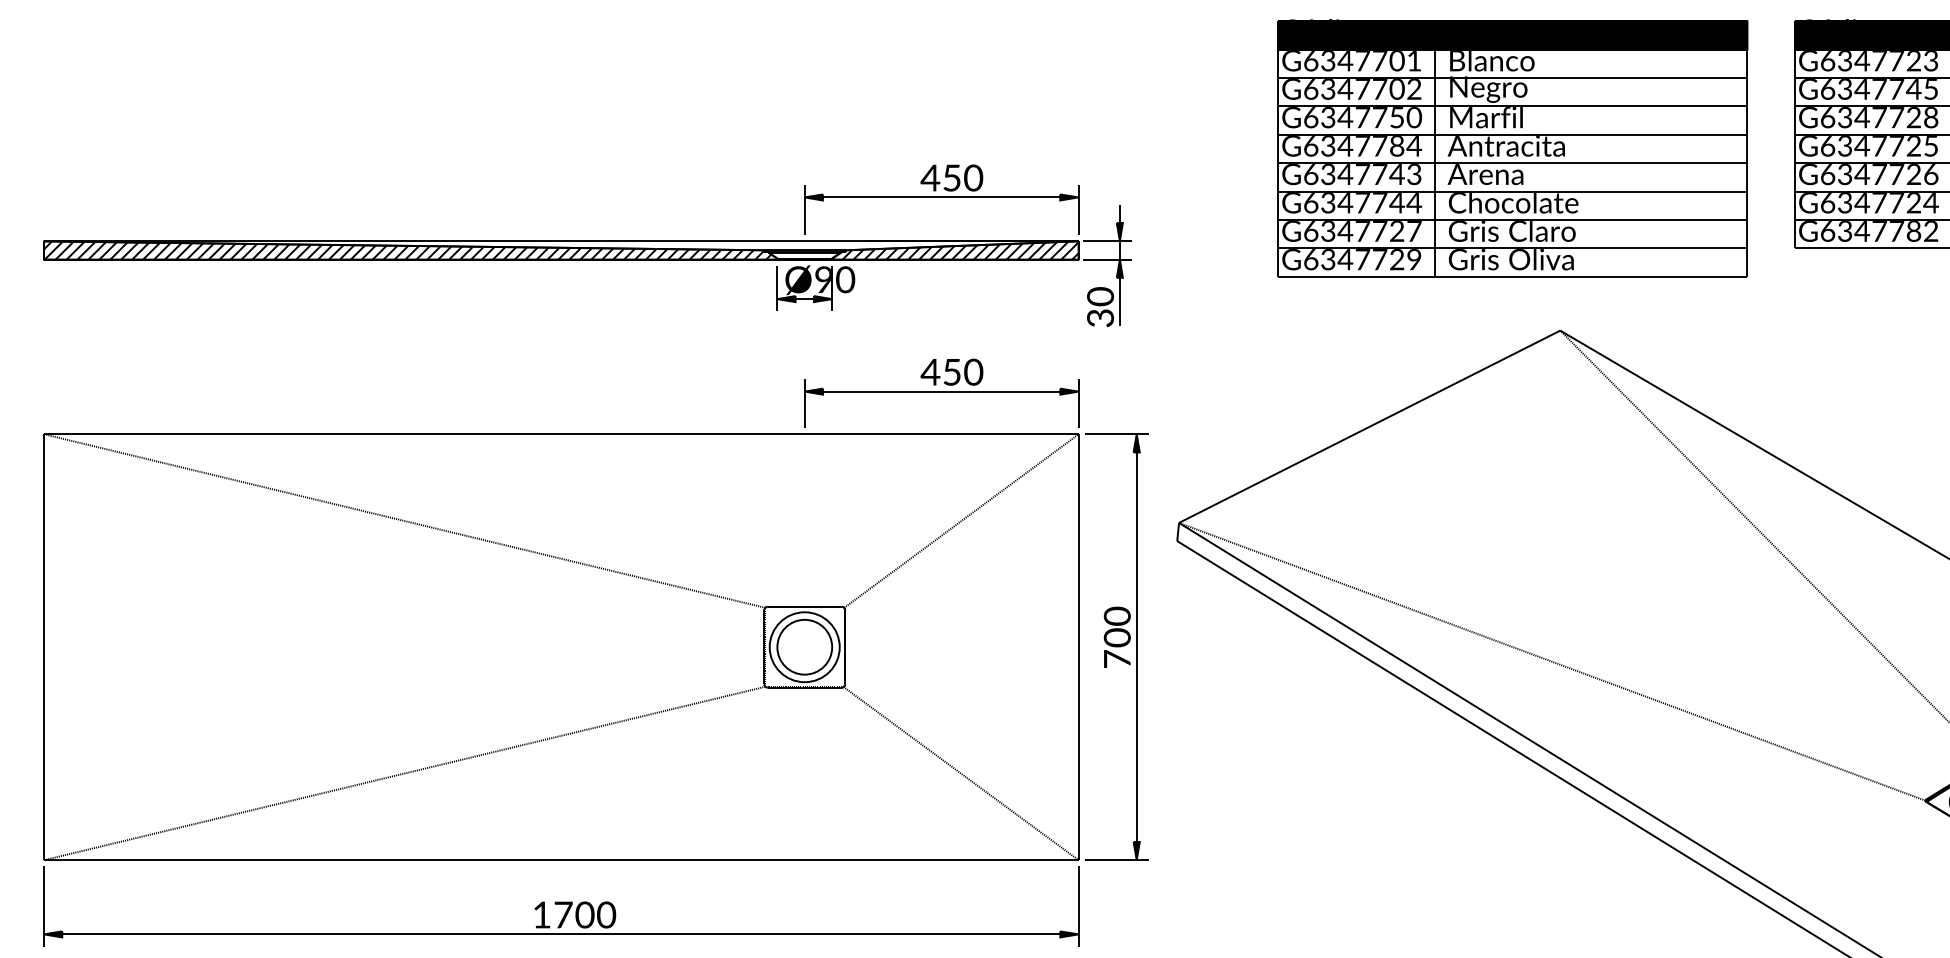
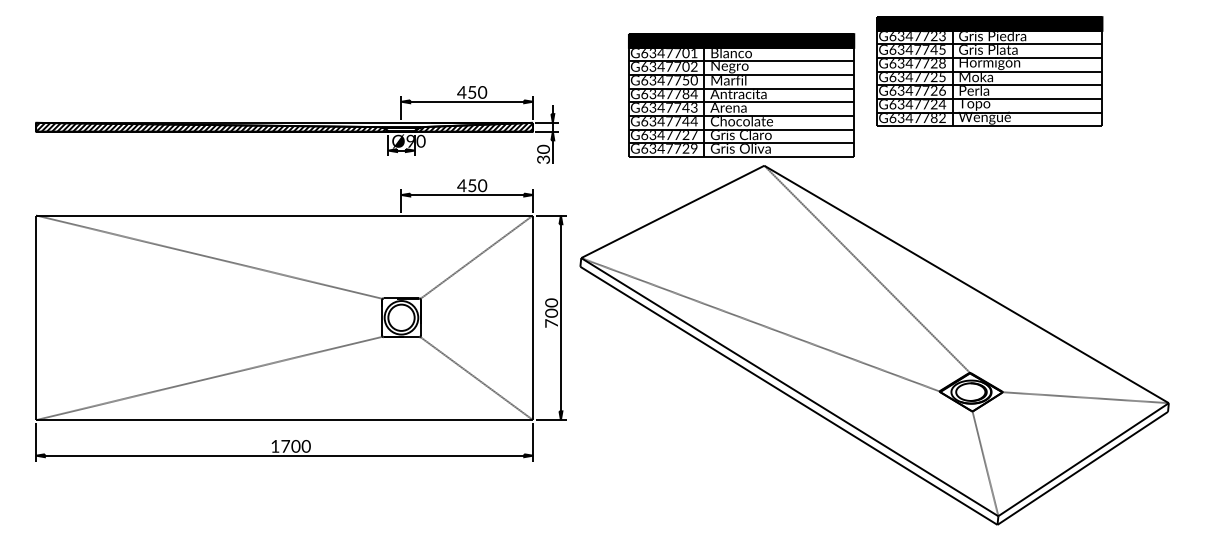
part: (1512, 148) -> (741, 95), moved

